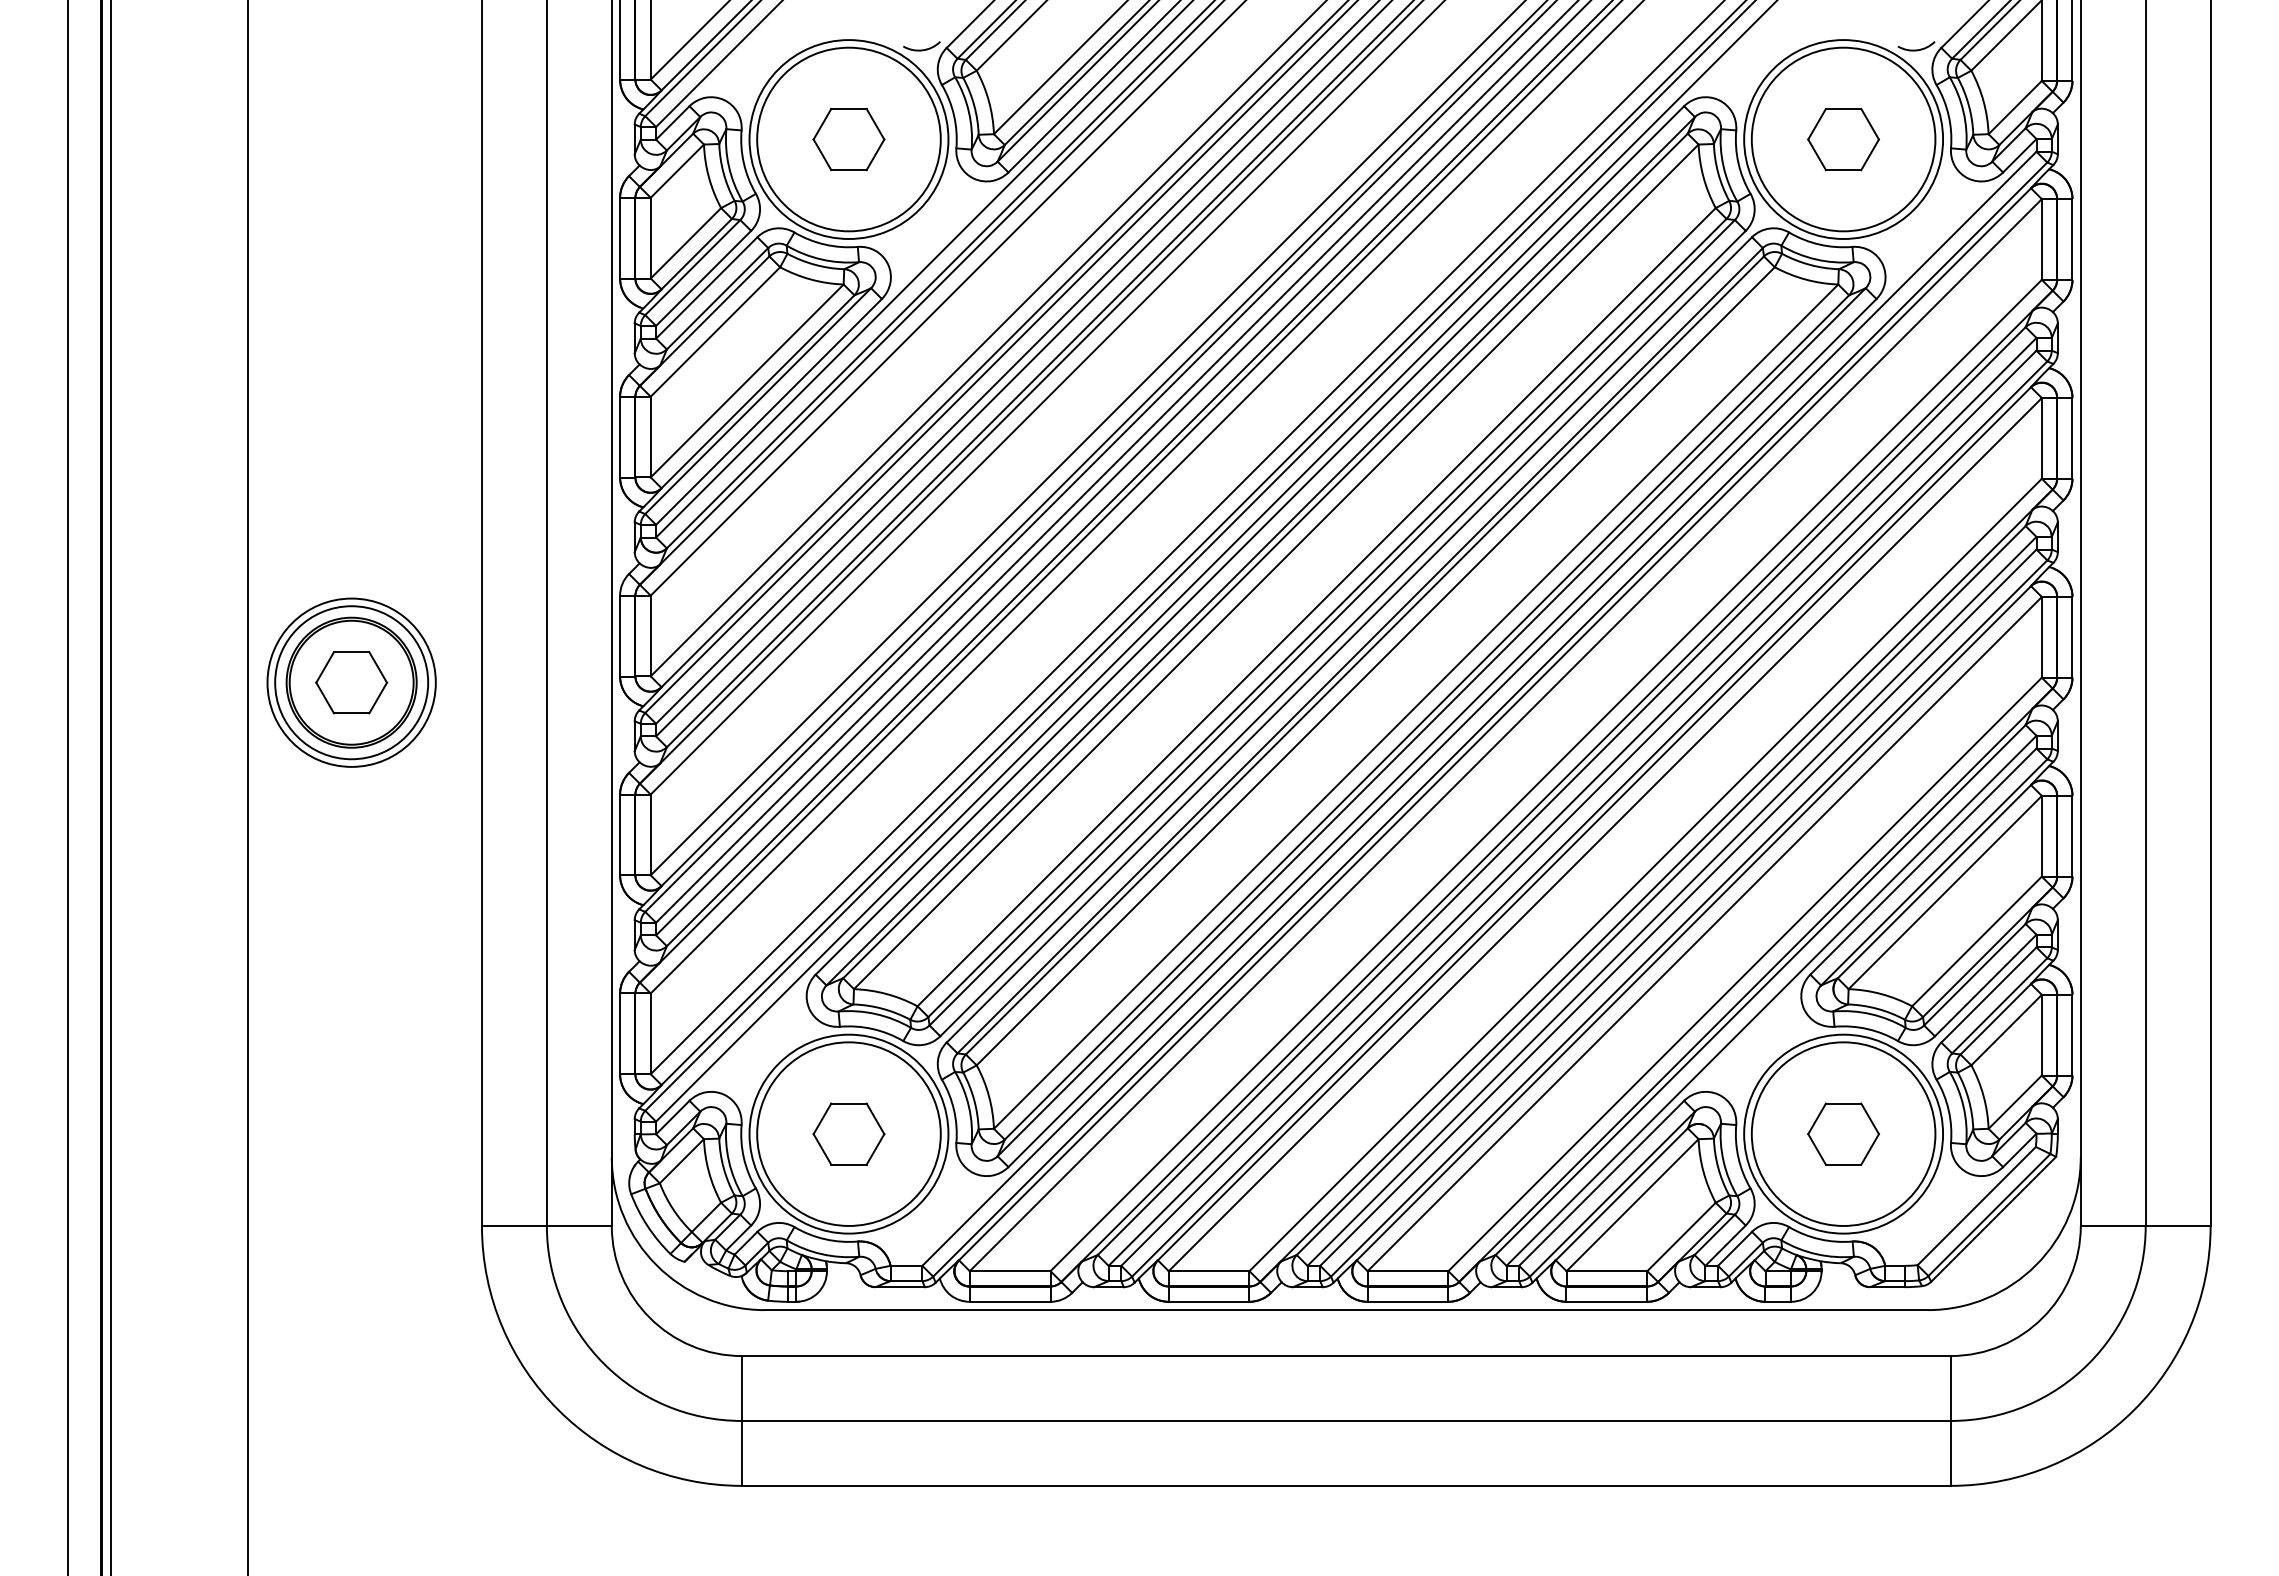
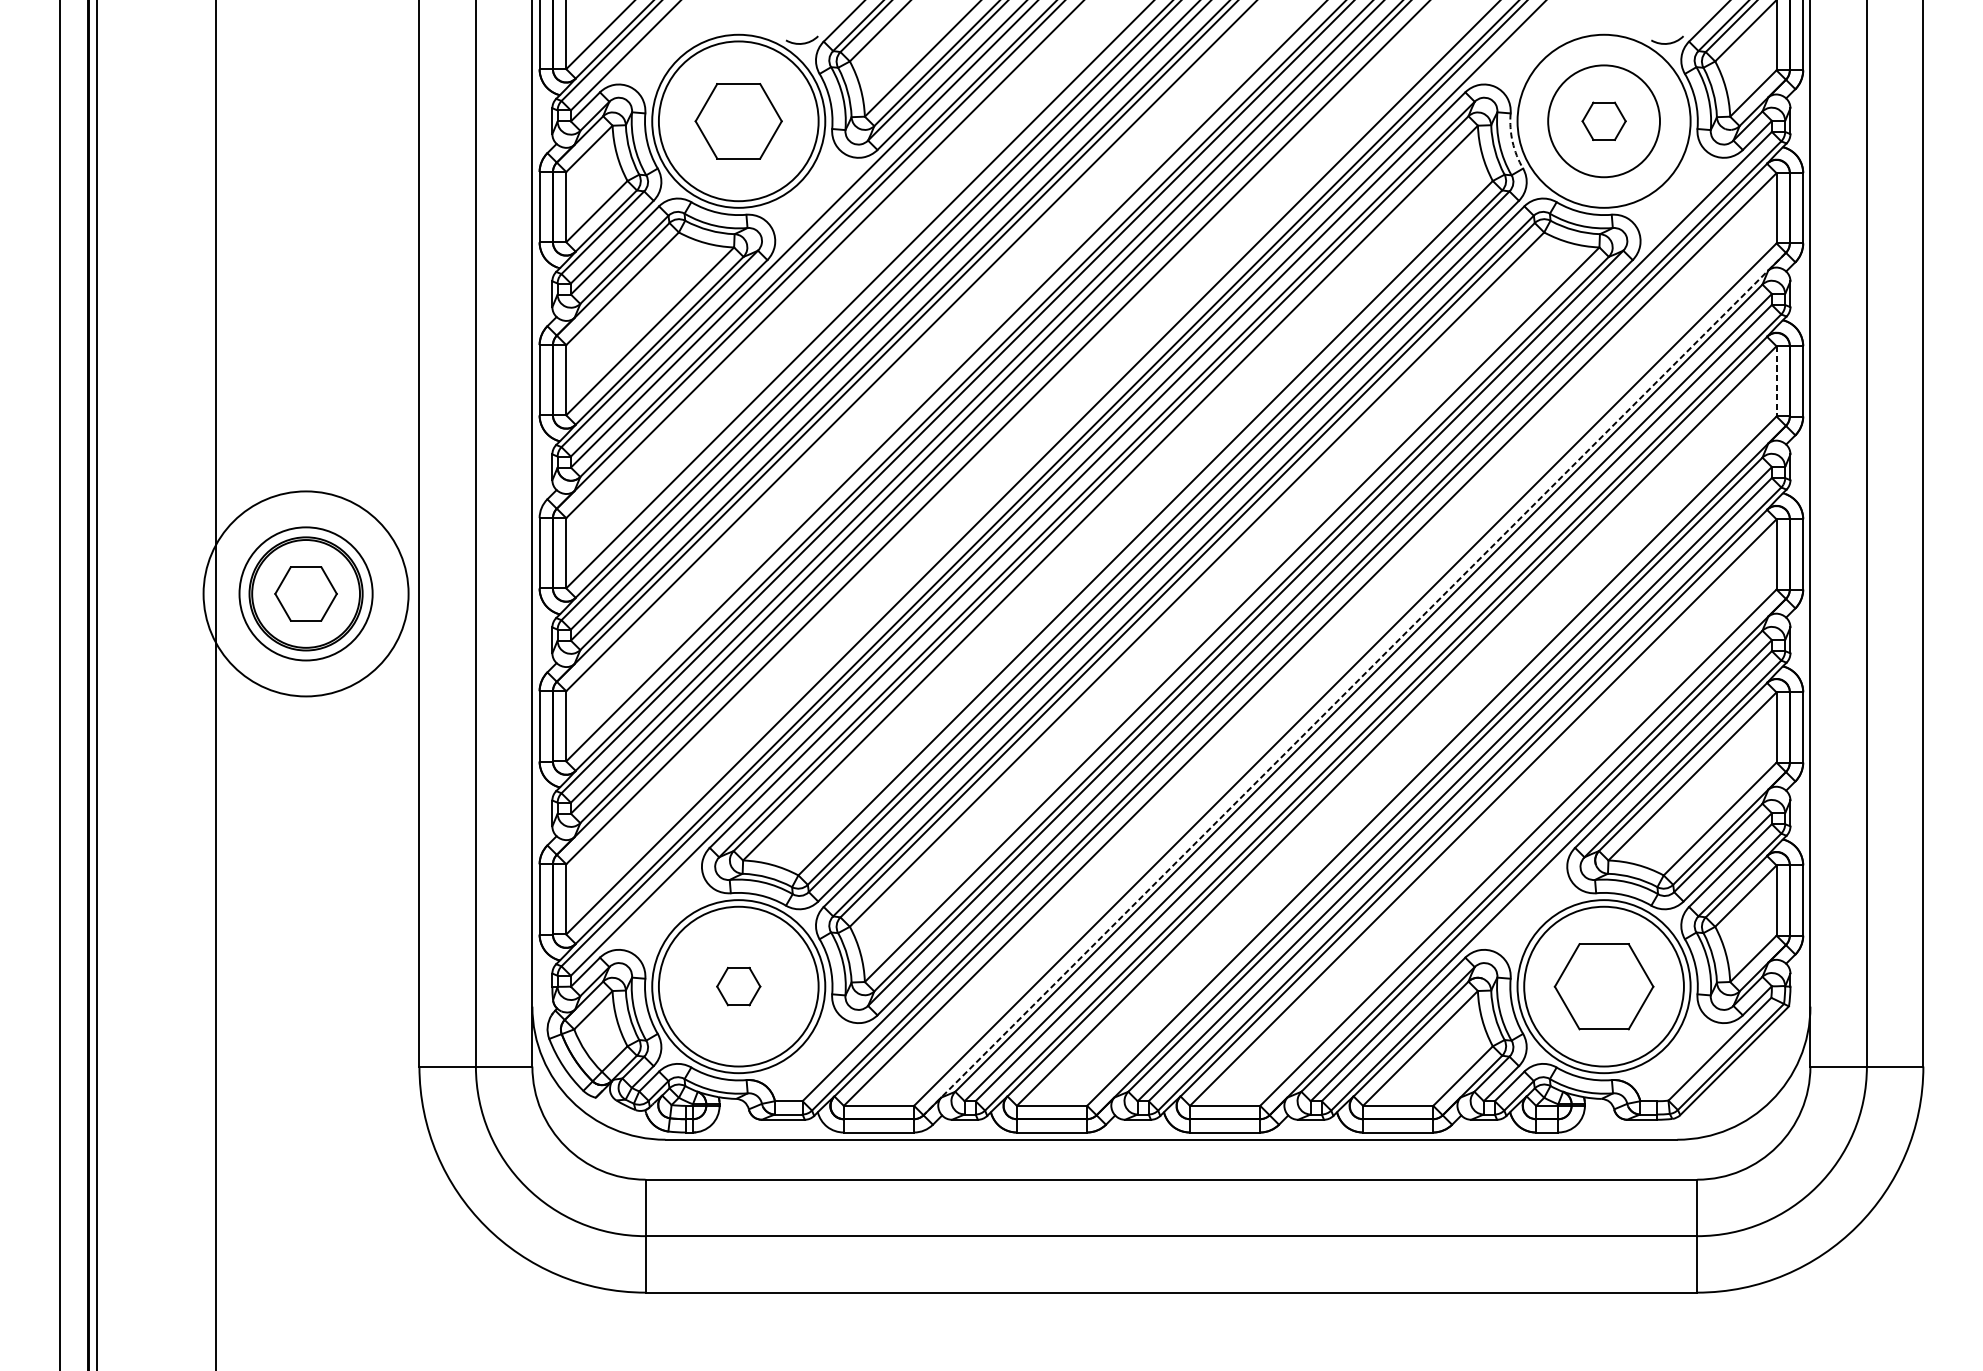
part: (848, 139) -> (738, 121), size x1.4
circle: (1843, 139) -> (1603, 121), size x0.7
part: (1843, 139) -> (1603, 121), size x0.7
arc: (1738, 163) -> (1512, 142), solid -> dashed
line: (2041, 438) -> (1776, 381), solid -> dashed
circle: (351, 682) -> (305, 593), size x1.4
line: (1557, 786) -> (1355, 684), solid -> dashed
part: (848, 1133) -> (738, 986), size x0.7
part: (1843, 1133) -> (1603, 986), size x1.6

